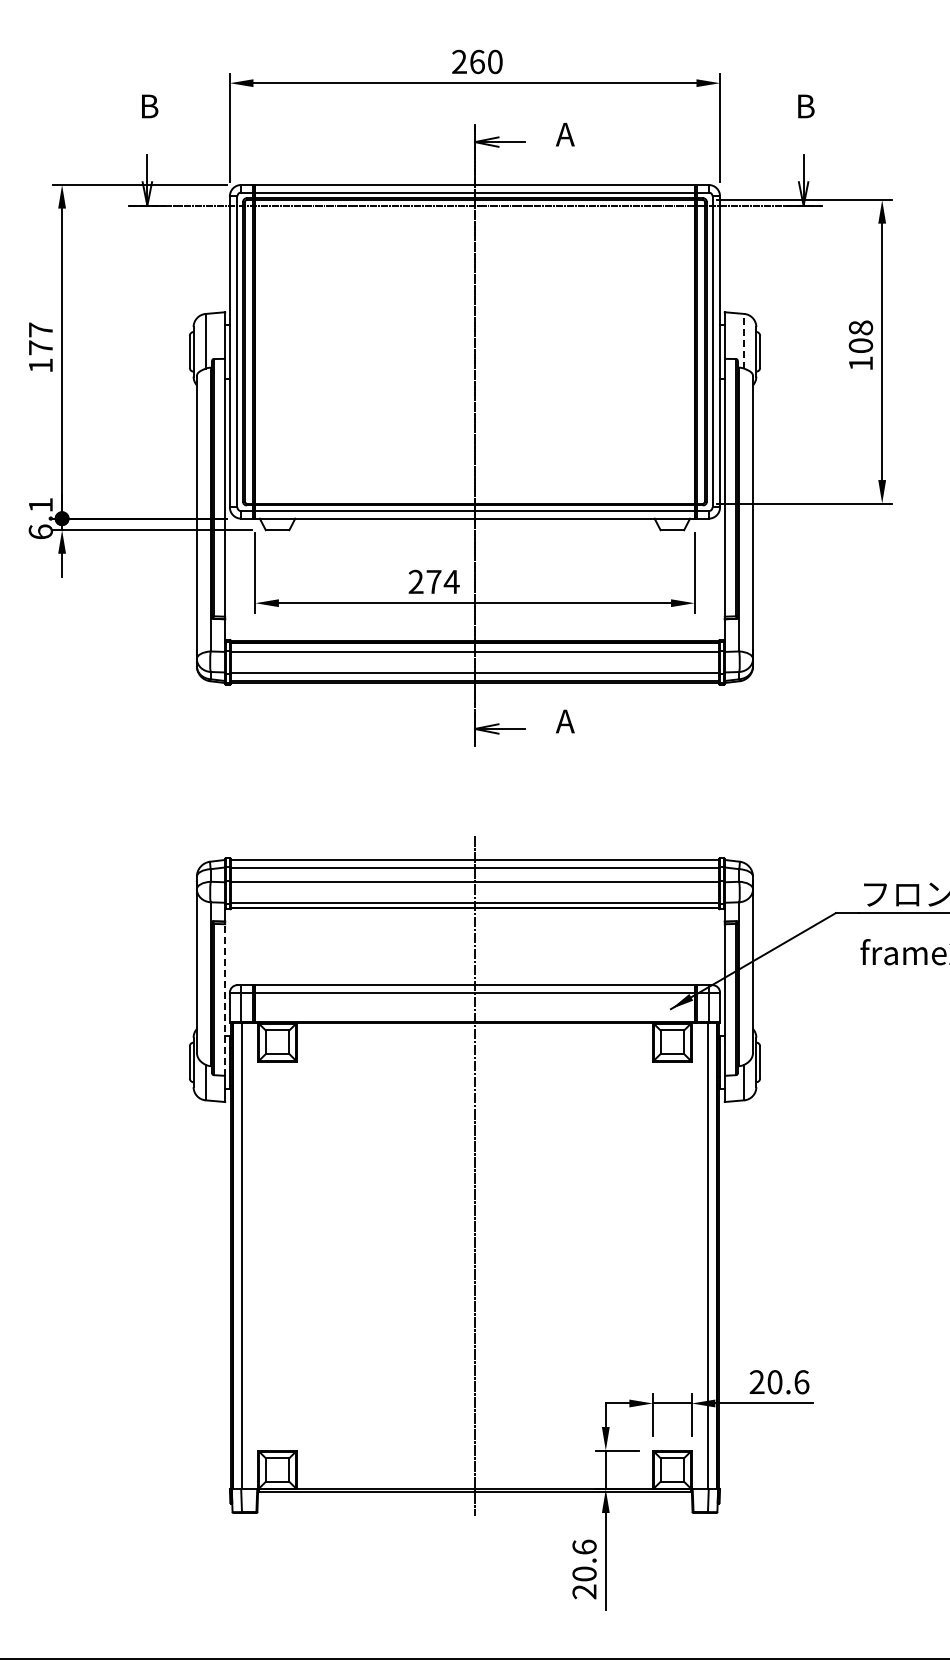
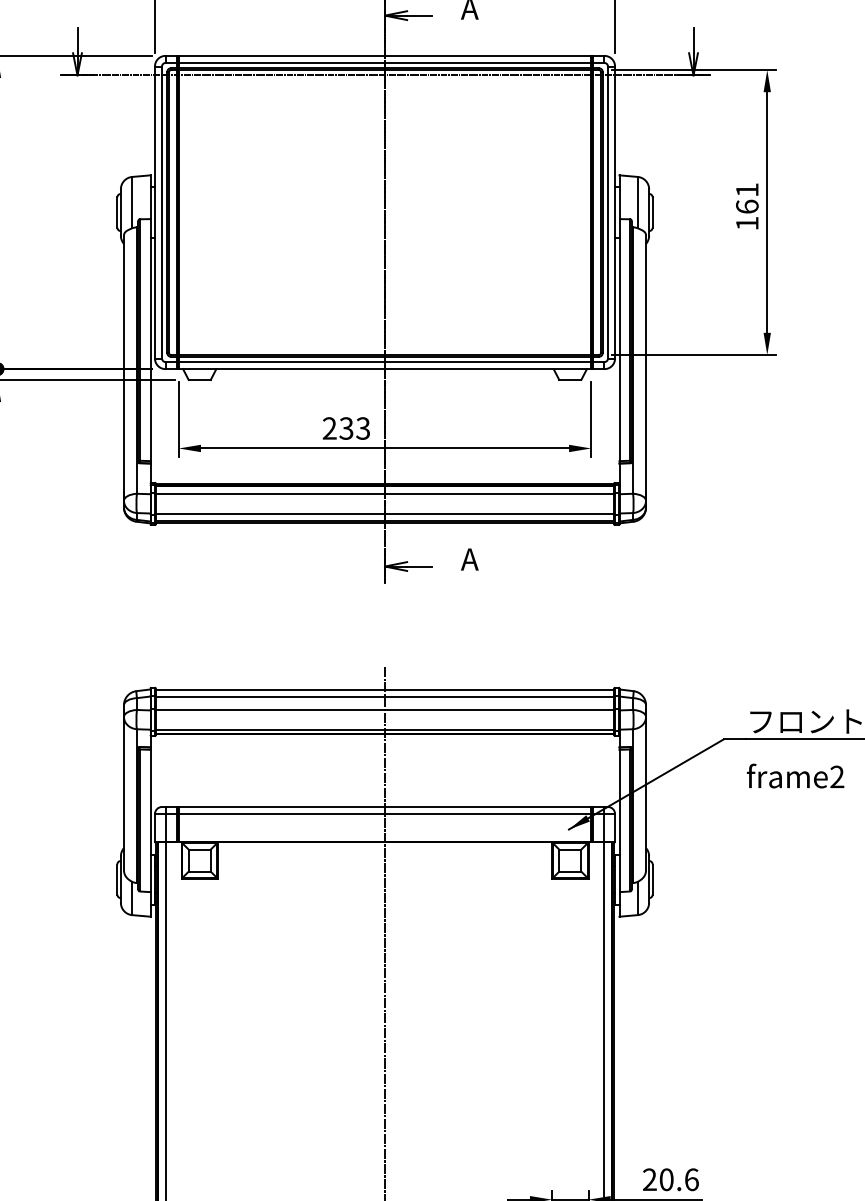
text: (860, 336) -> (746, 198), 108 -> 161
line: (744, 340) -> (638, 201), dashed -> solid
text: (442, 581) -> (354, 428), 274 -> 233
line: (225, 1000) -> (150, 821), dashed -> solid

